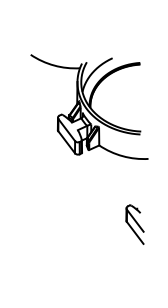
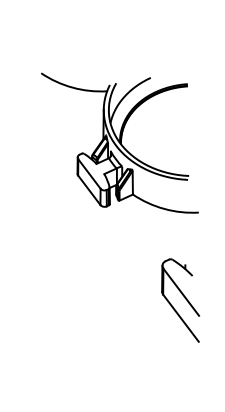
part: (134, 224) -> (180, 300), size x1.6

